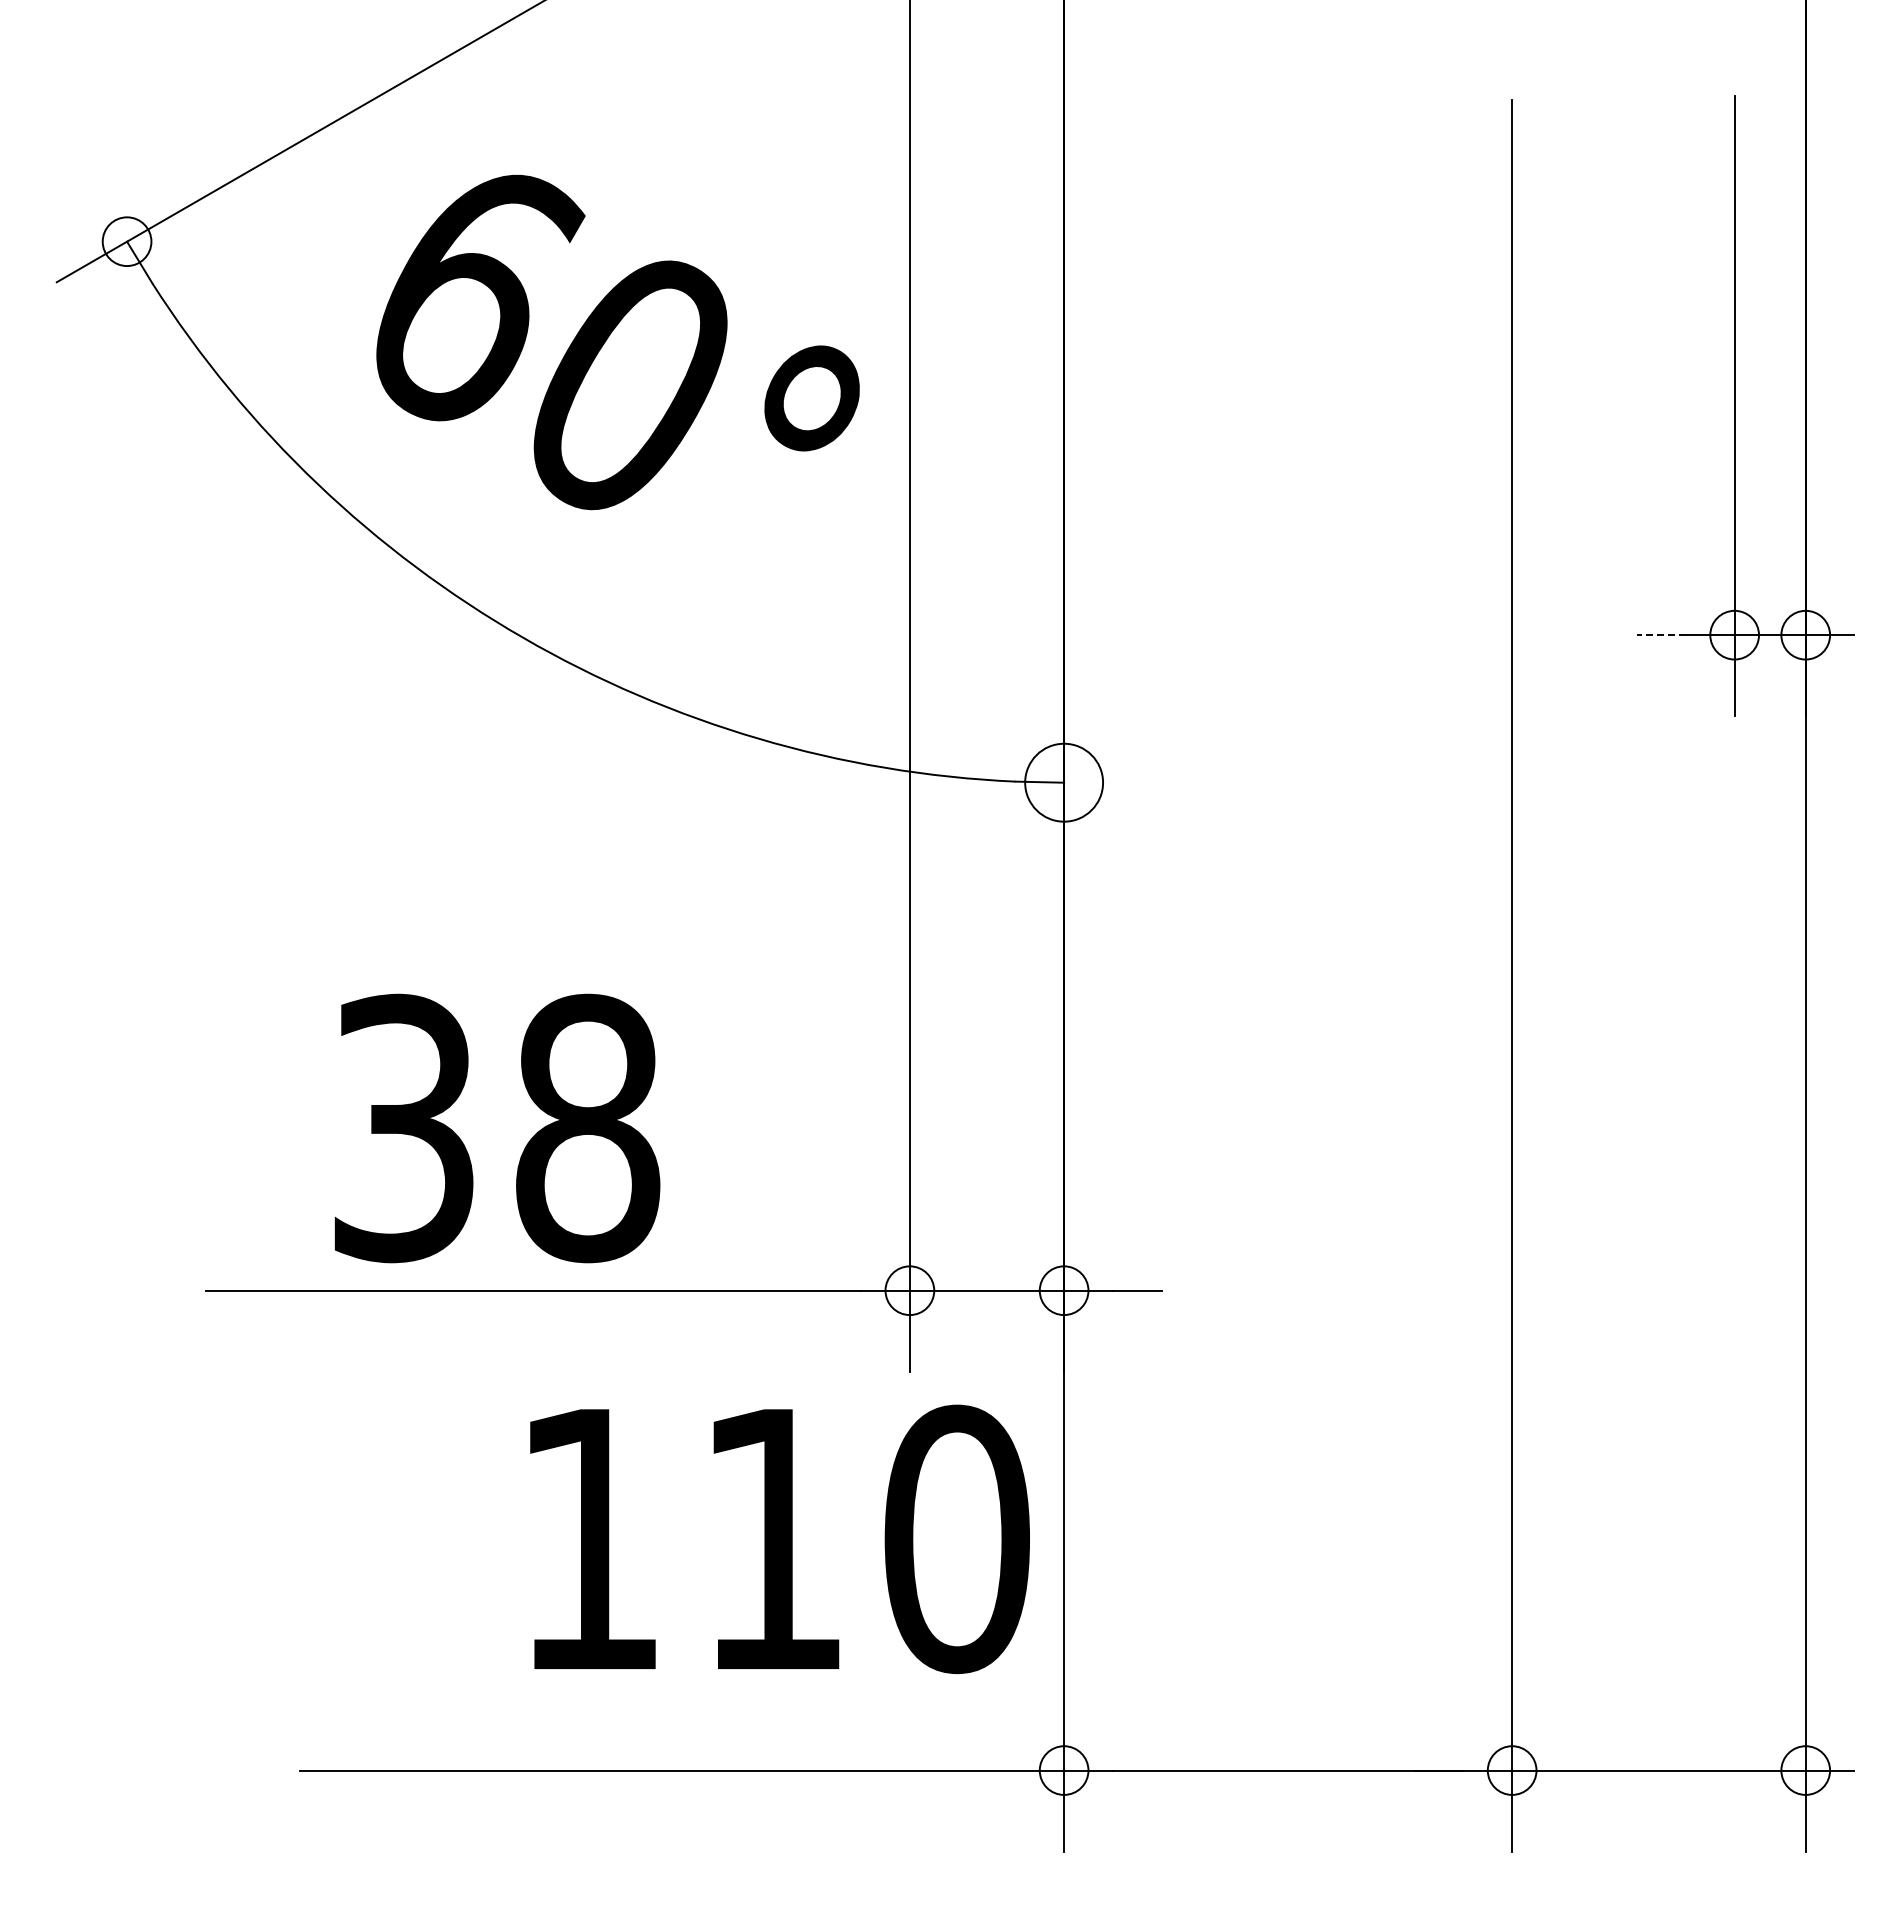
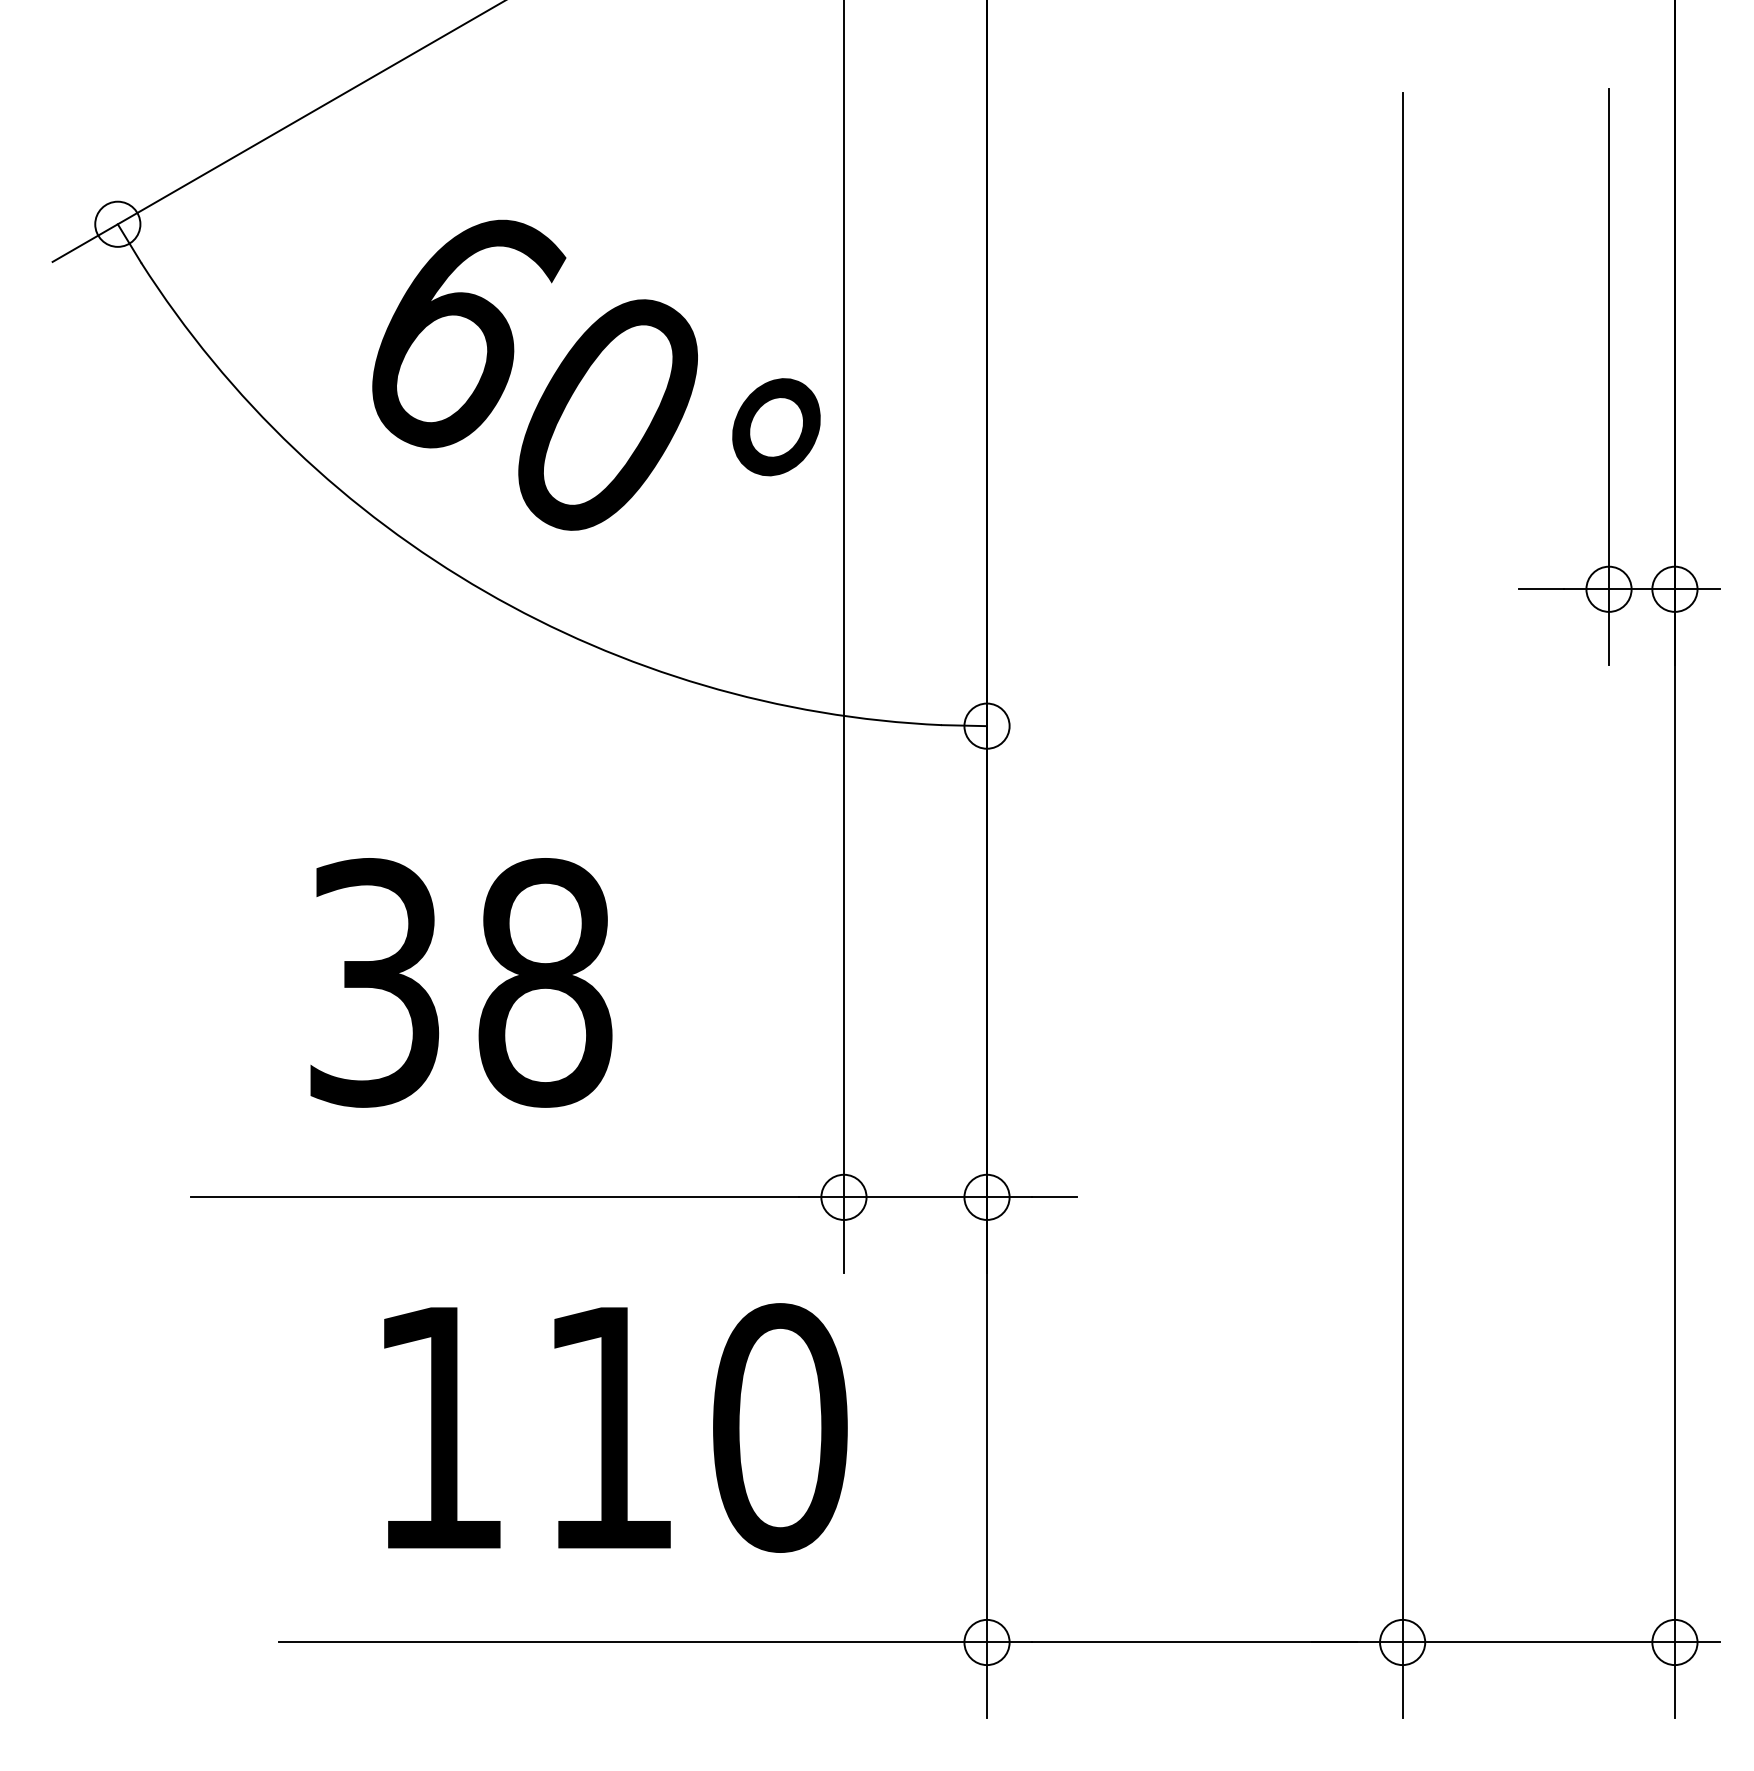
text: (617, 342) -> (595, 375), moved
line: (1661, 635) -> (1541, 589), dashed -> solid
circle: (1063, 782) -> (986, 725), size x0.62
text: (497, 1128) -> (461, 982), moved
text: (779, 1539) -> (615, 1428), moved

